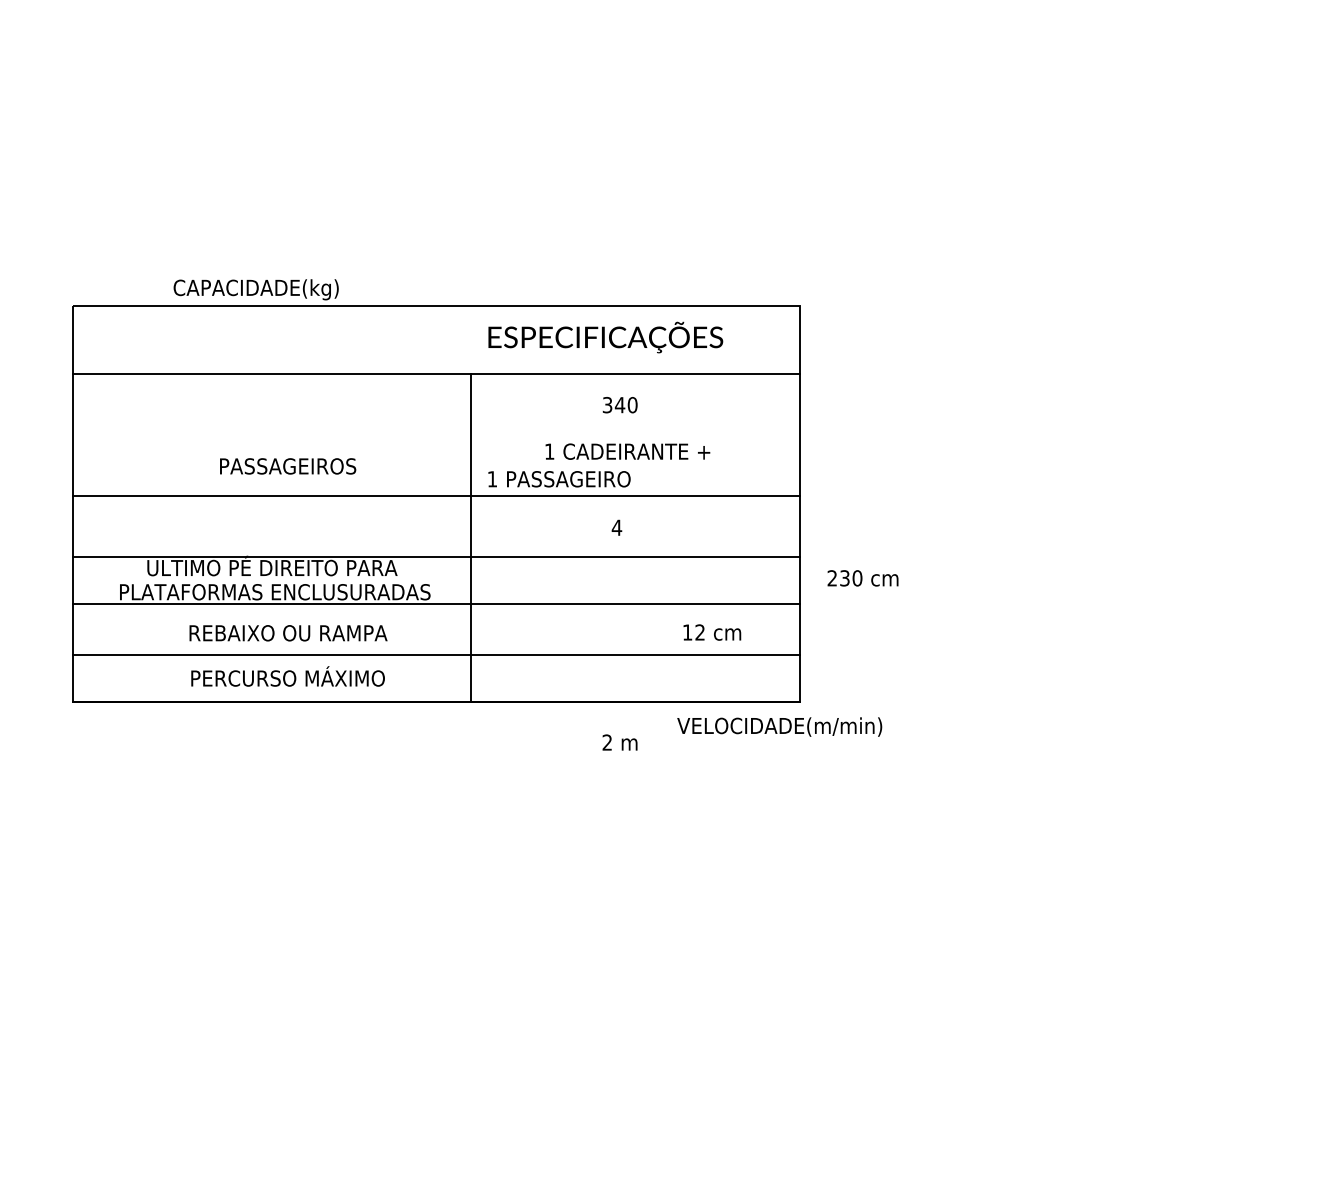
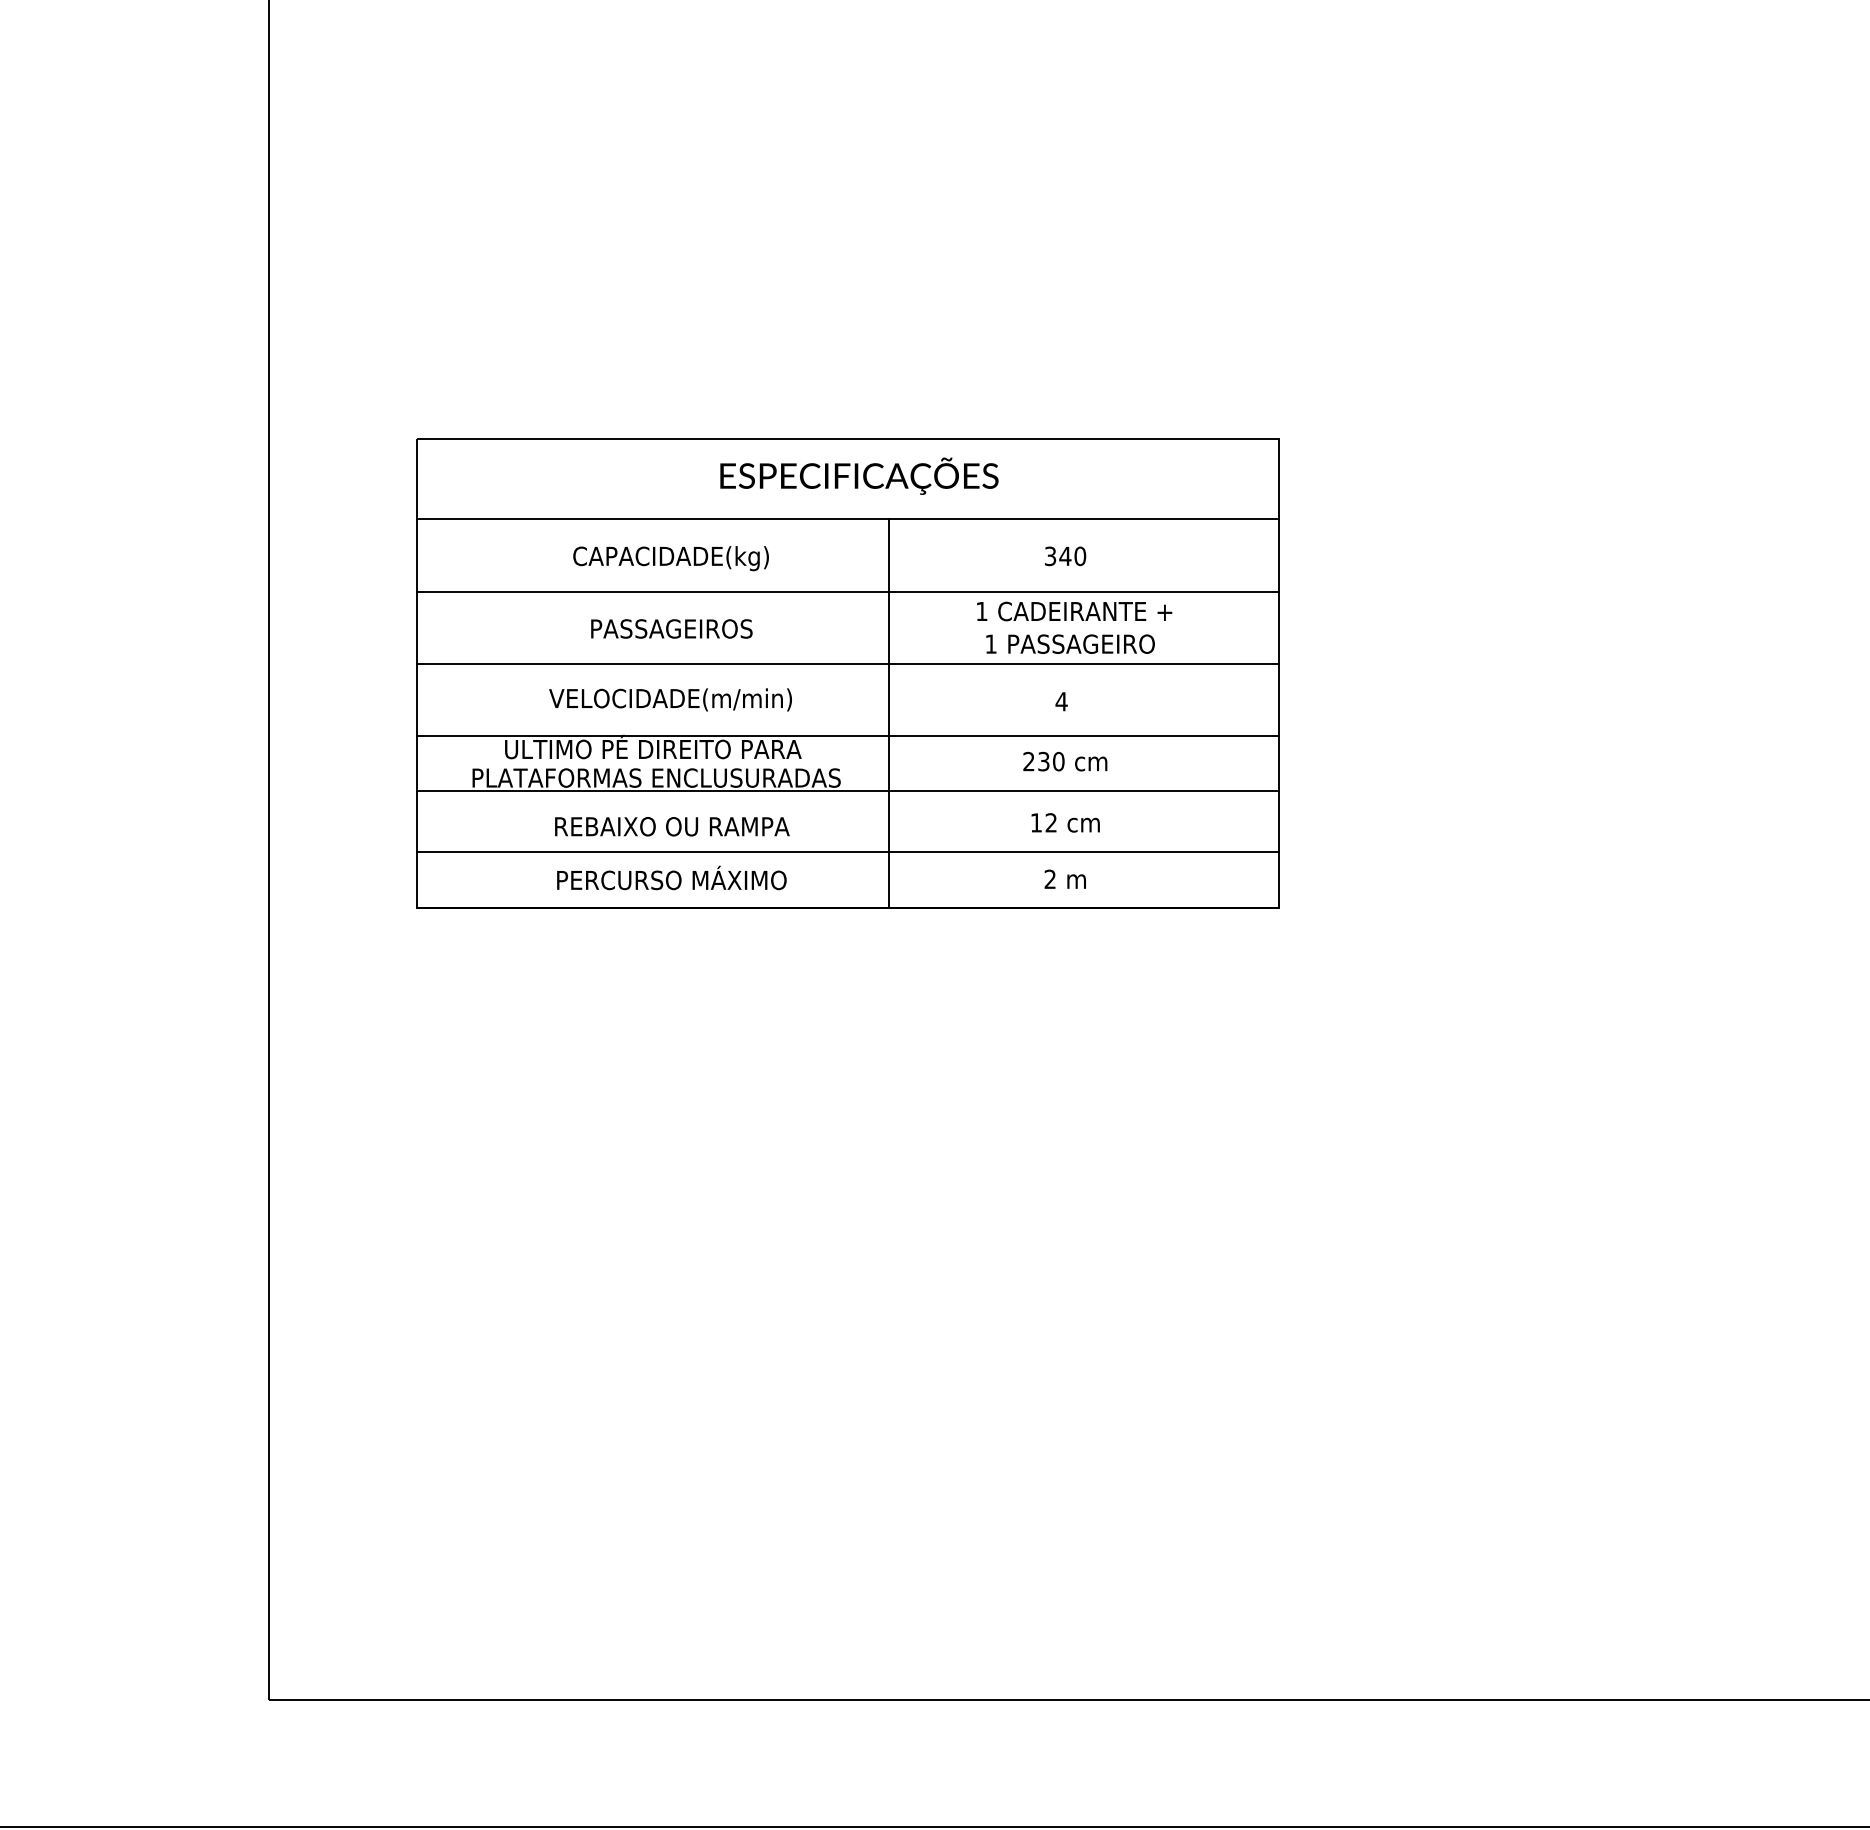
text: (255, 289) -> (670, 558), moved
text: (605, 336) -> (859, 475), moved
line: (436, 434) -> (847, 591), added
text: (559, 478) -> (1070, 643), moved
text: (863, 578) -> (1065, 761), moved
text: (712, 632) -> (1065, 822), moved
text: (779, 726) -> (670, 699), moved
text: (619, 741) -> (1064, 878), moved

